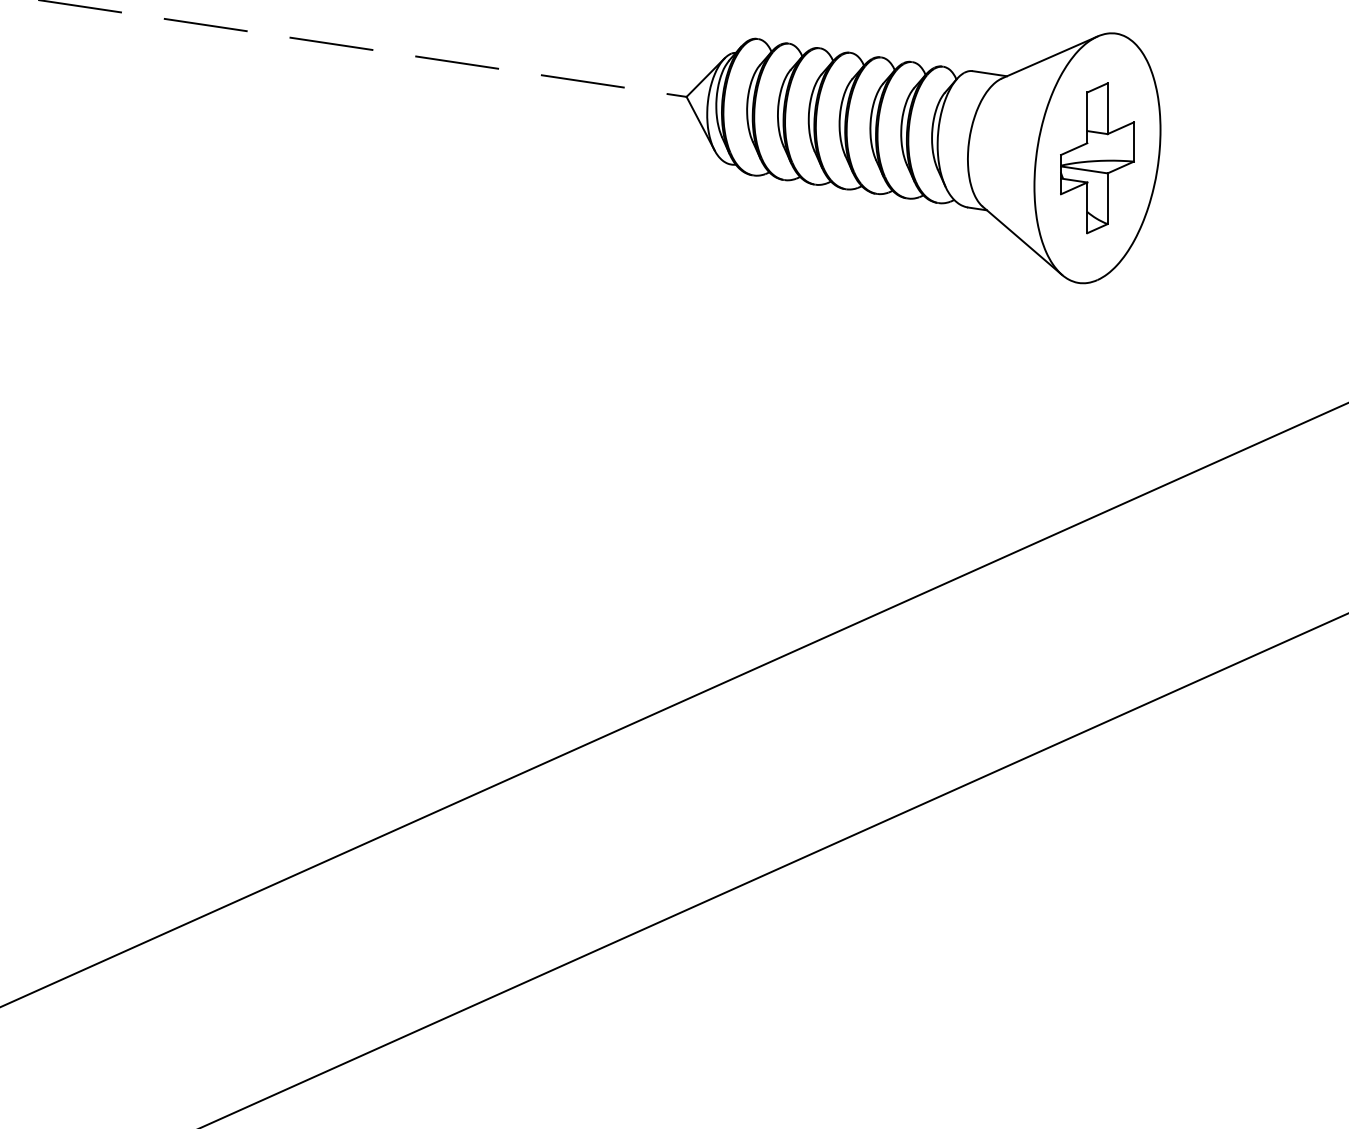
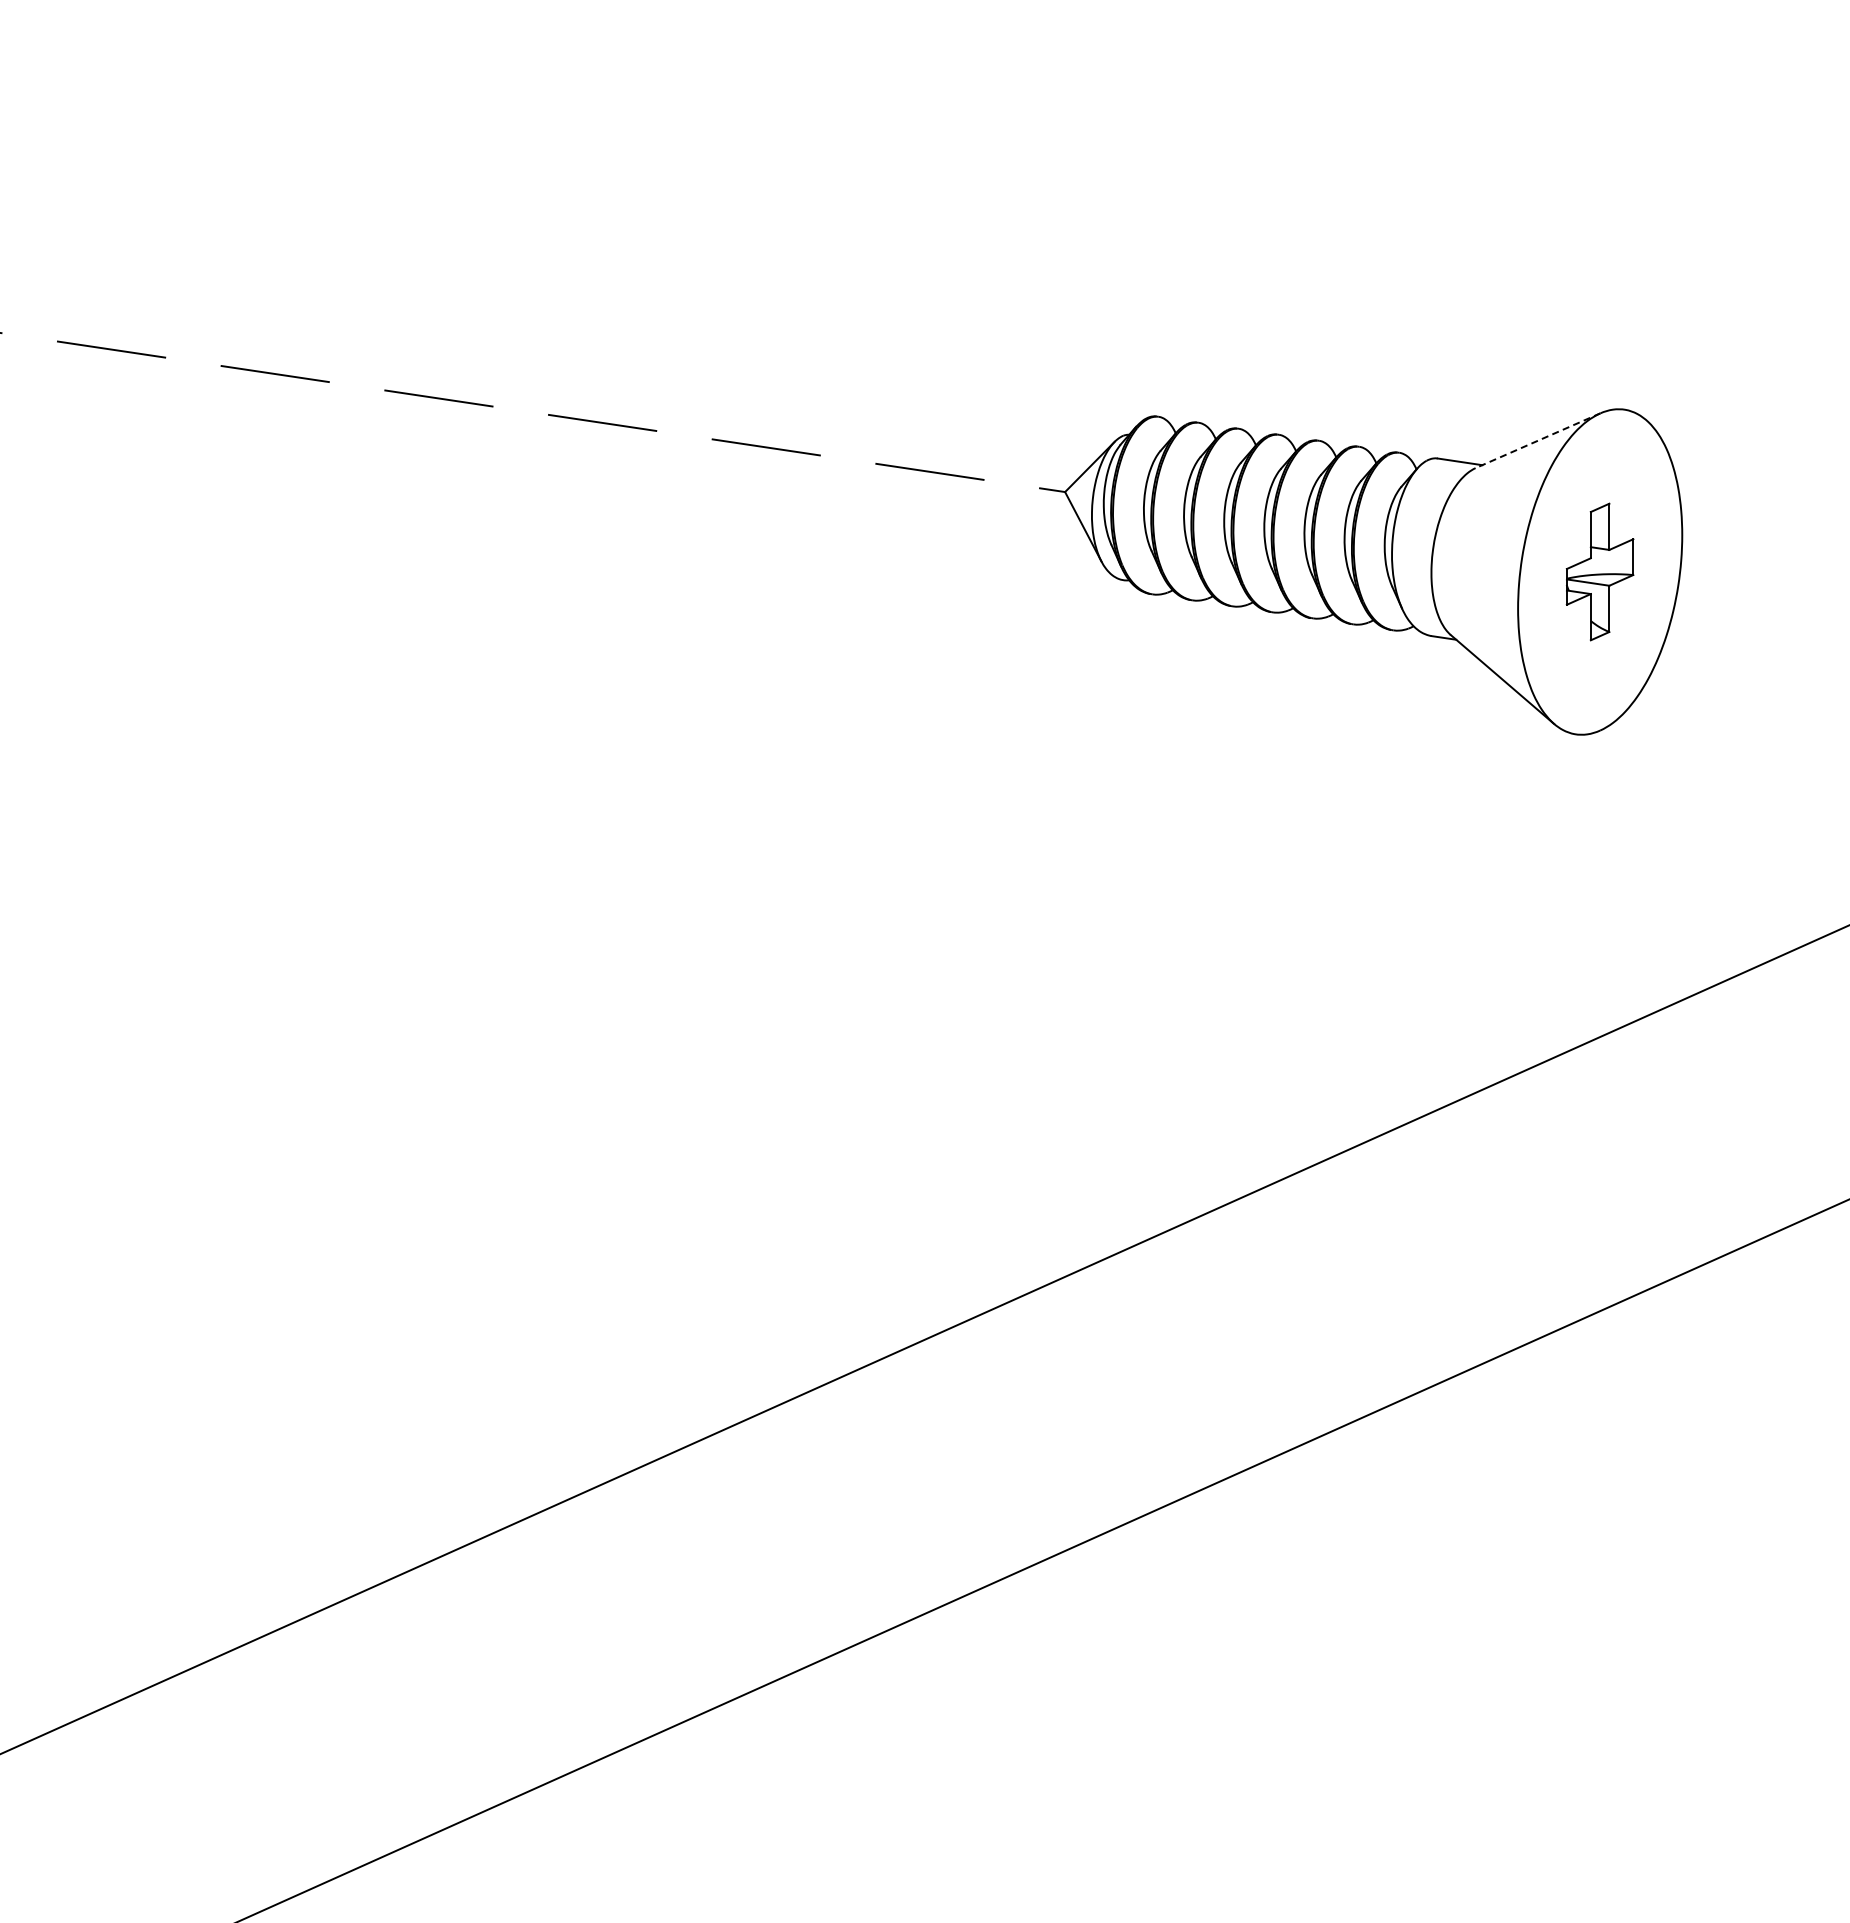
line: (1049, 57) -> (1537, 440), solid -> dashed
part: (1096, 157) -> (1599, 571), size x0.7

